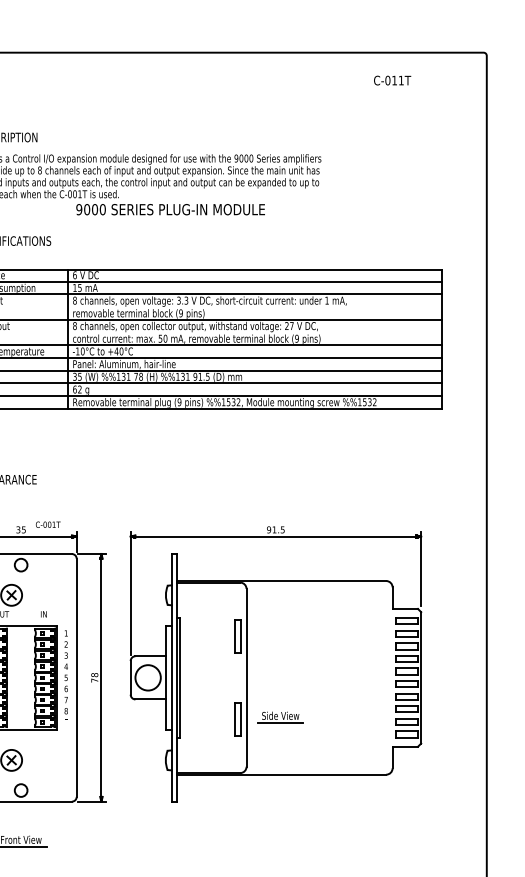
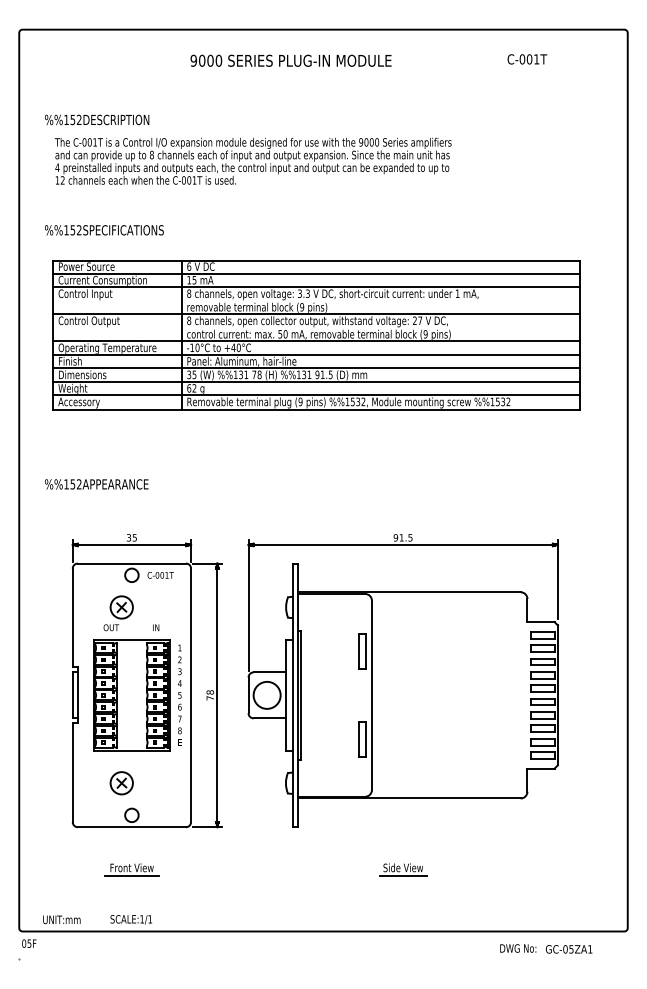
text: (394, 80) -> (529, 59), C-011T -> C-001T
text: (170, 209) -> (290, 60), moved
text: (48, 524) -> (160, 575), moved
part: (280, 717) -> (403, 869), moved

